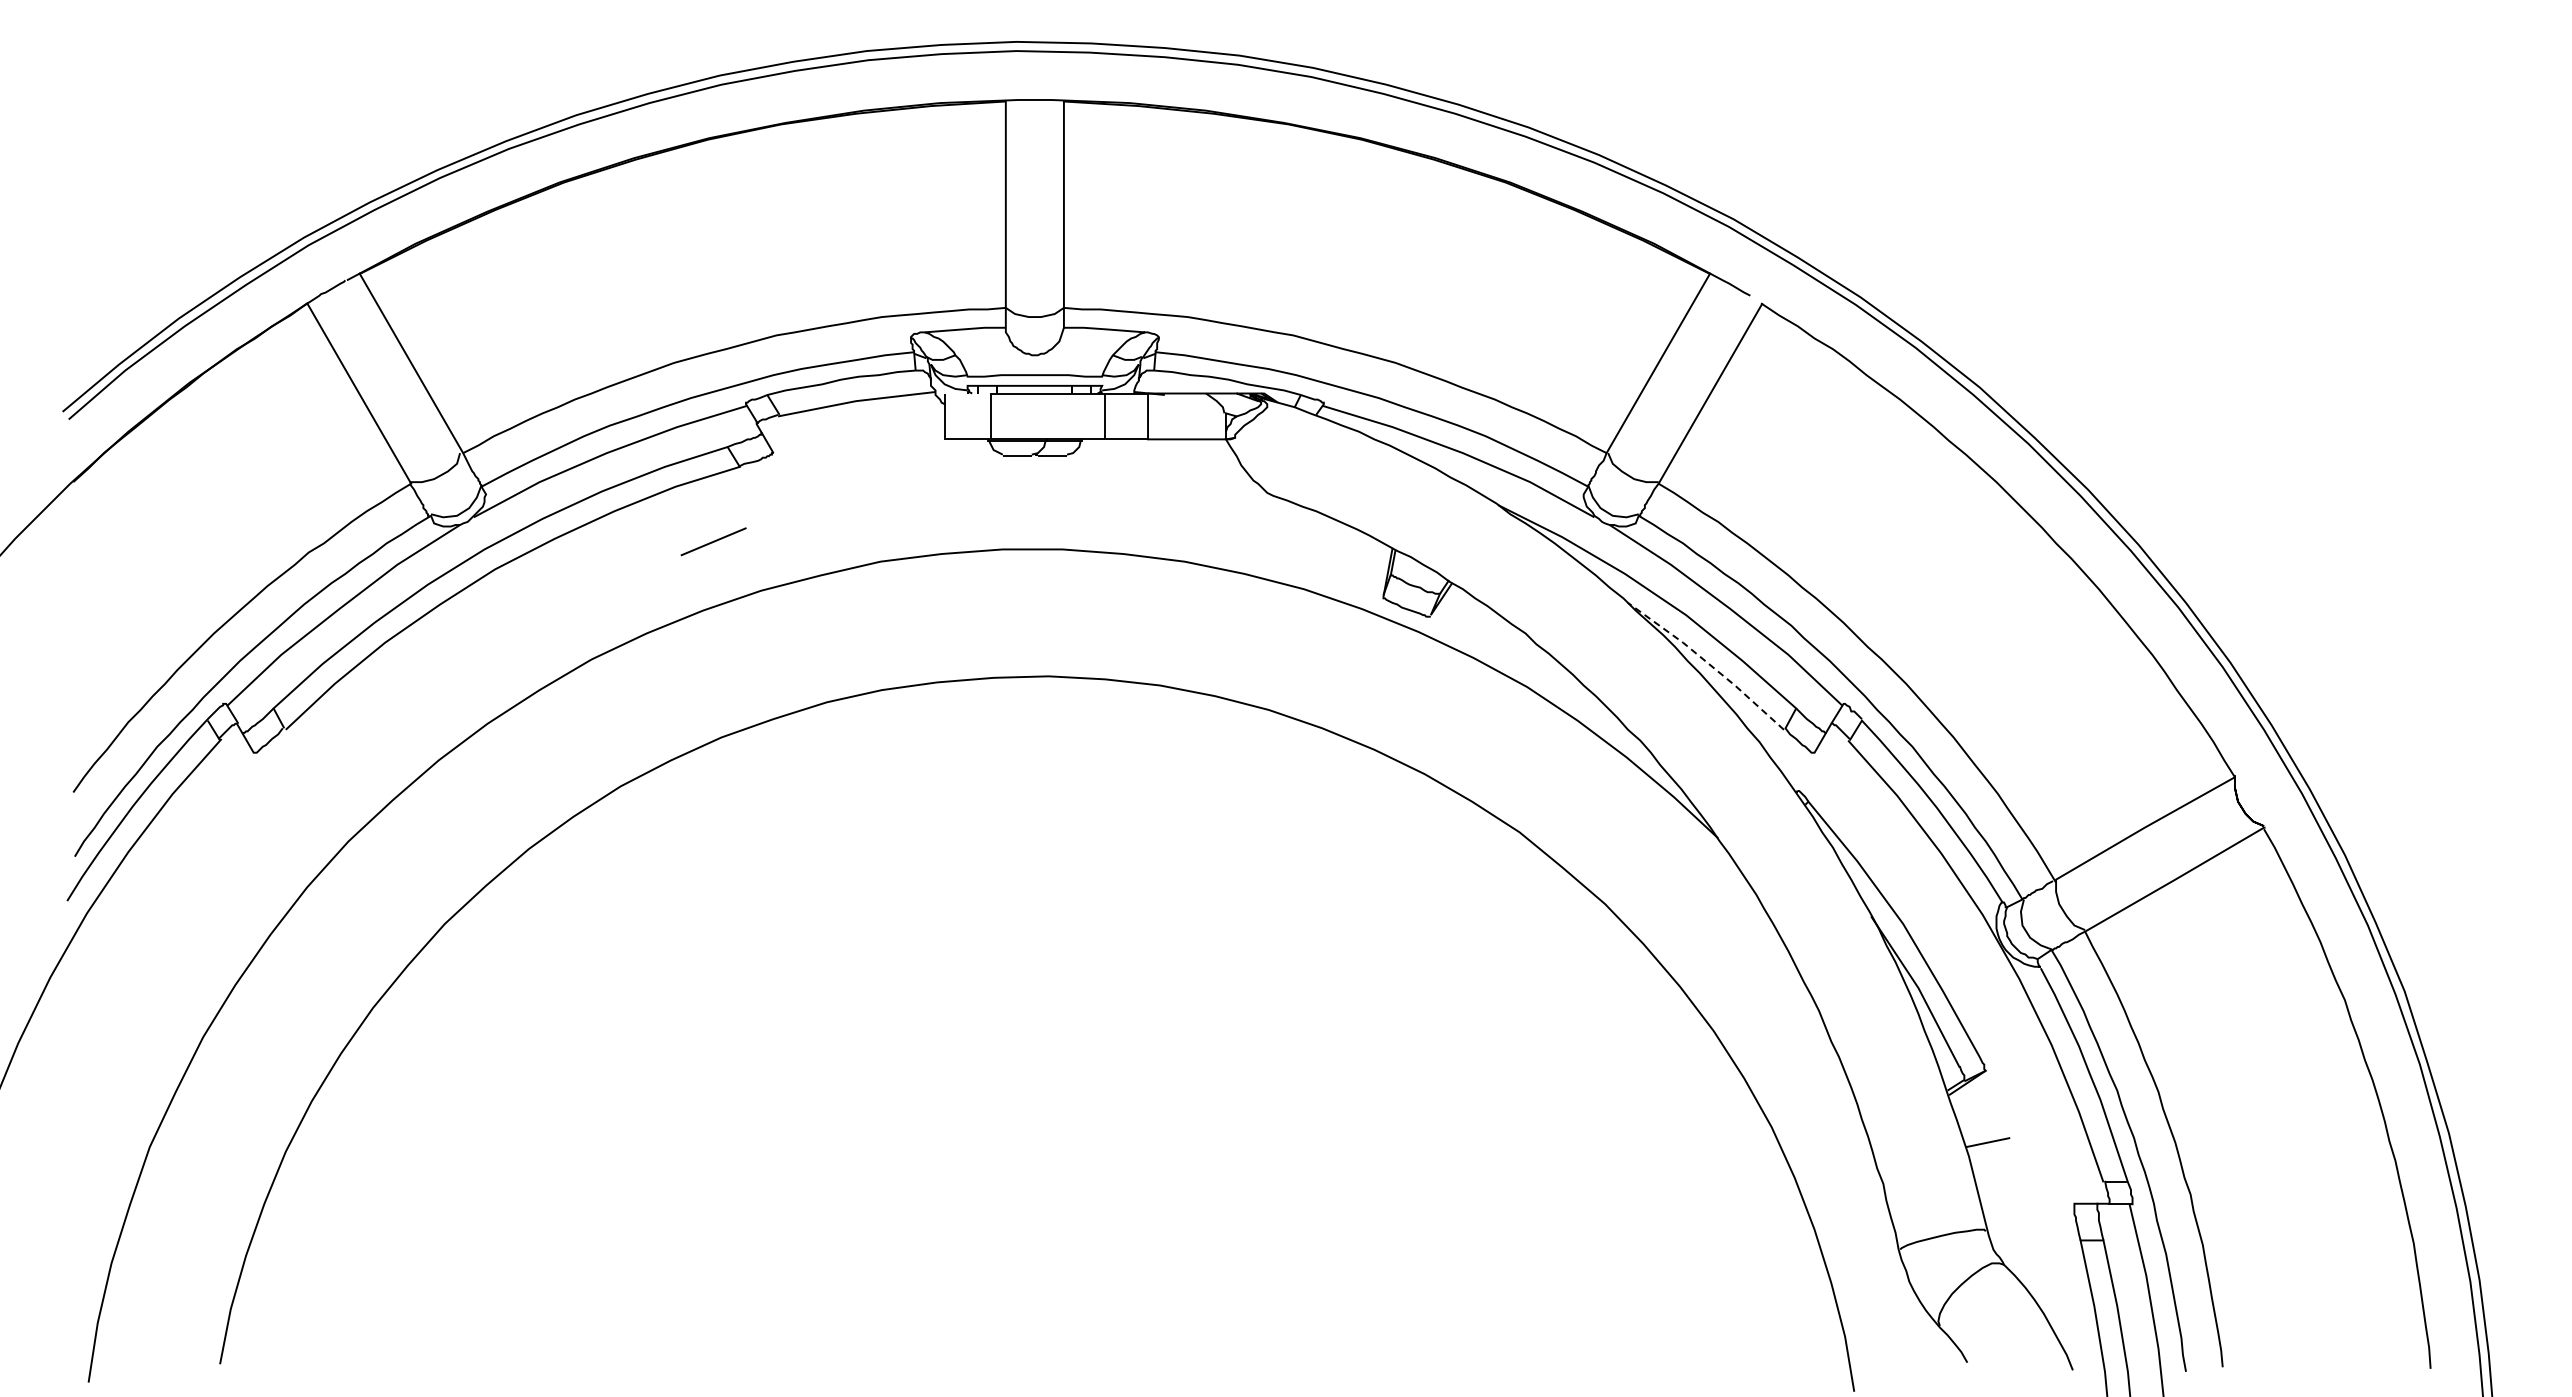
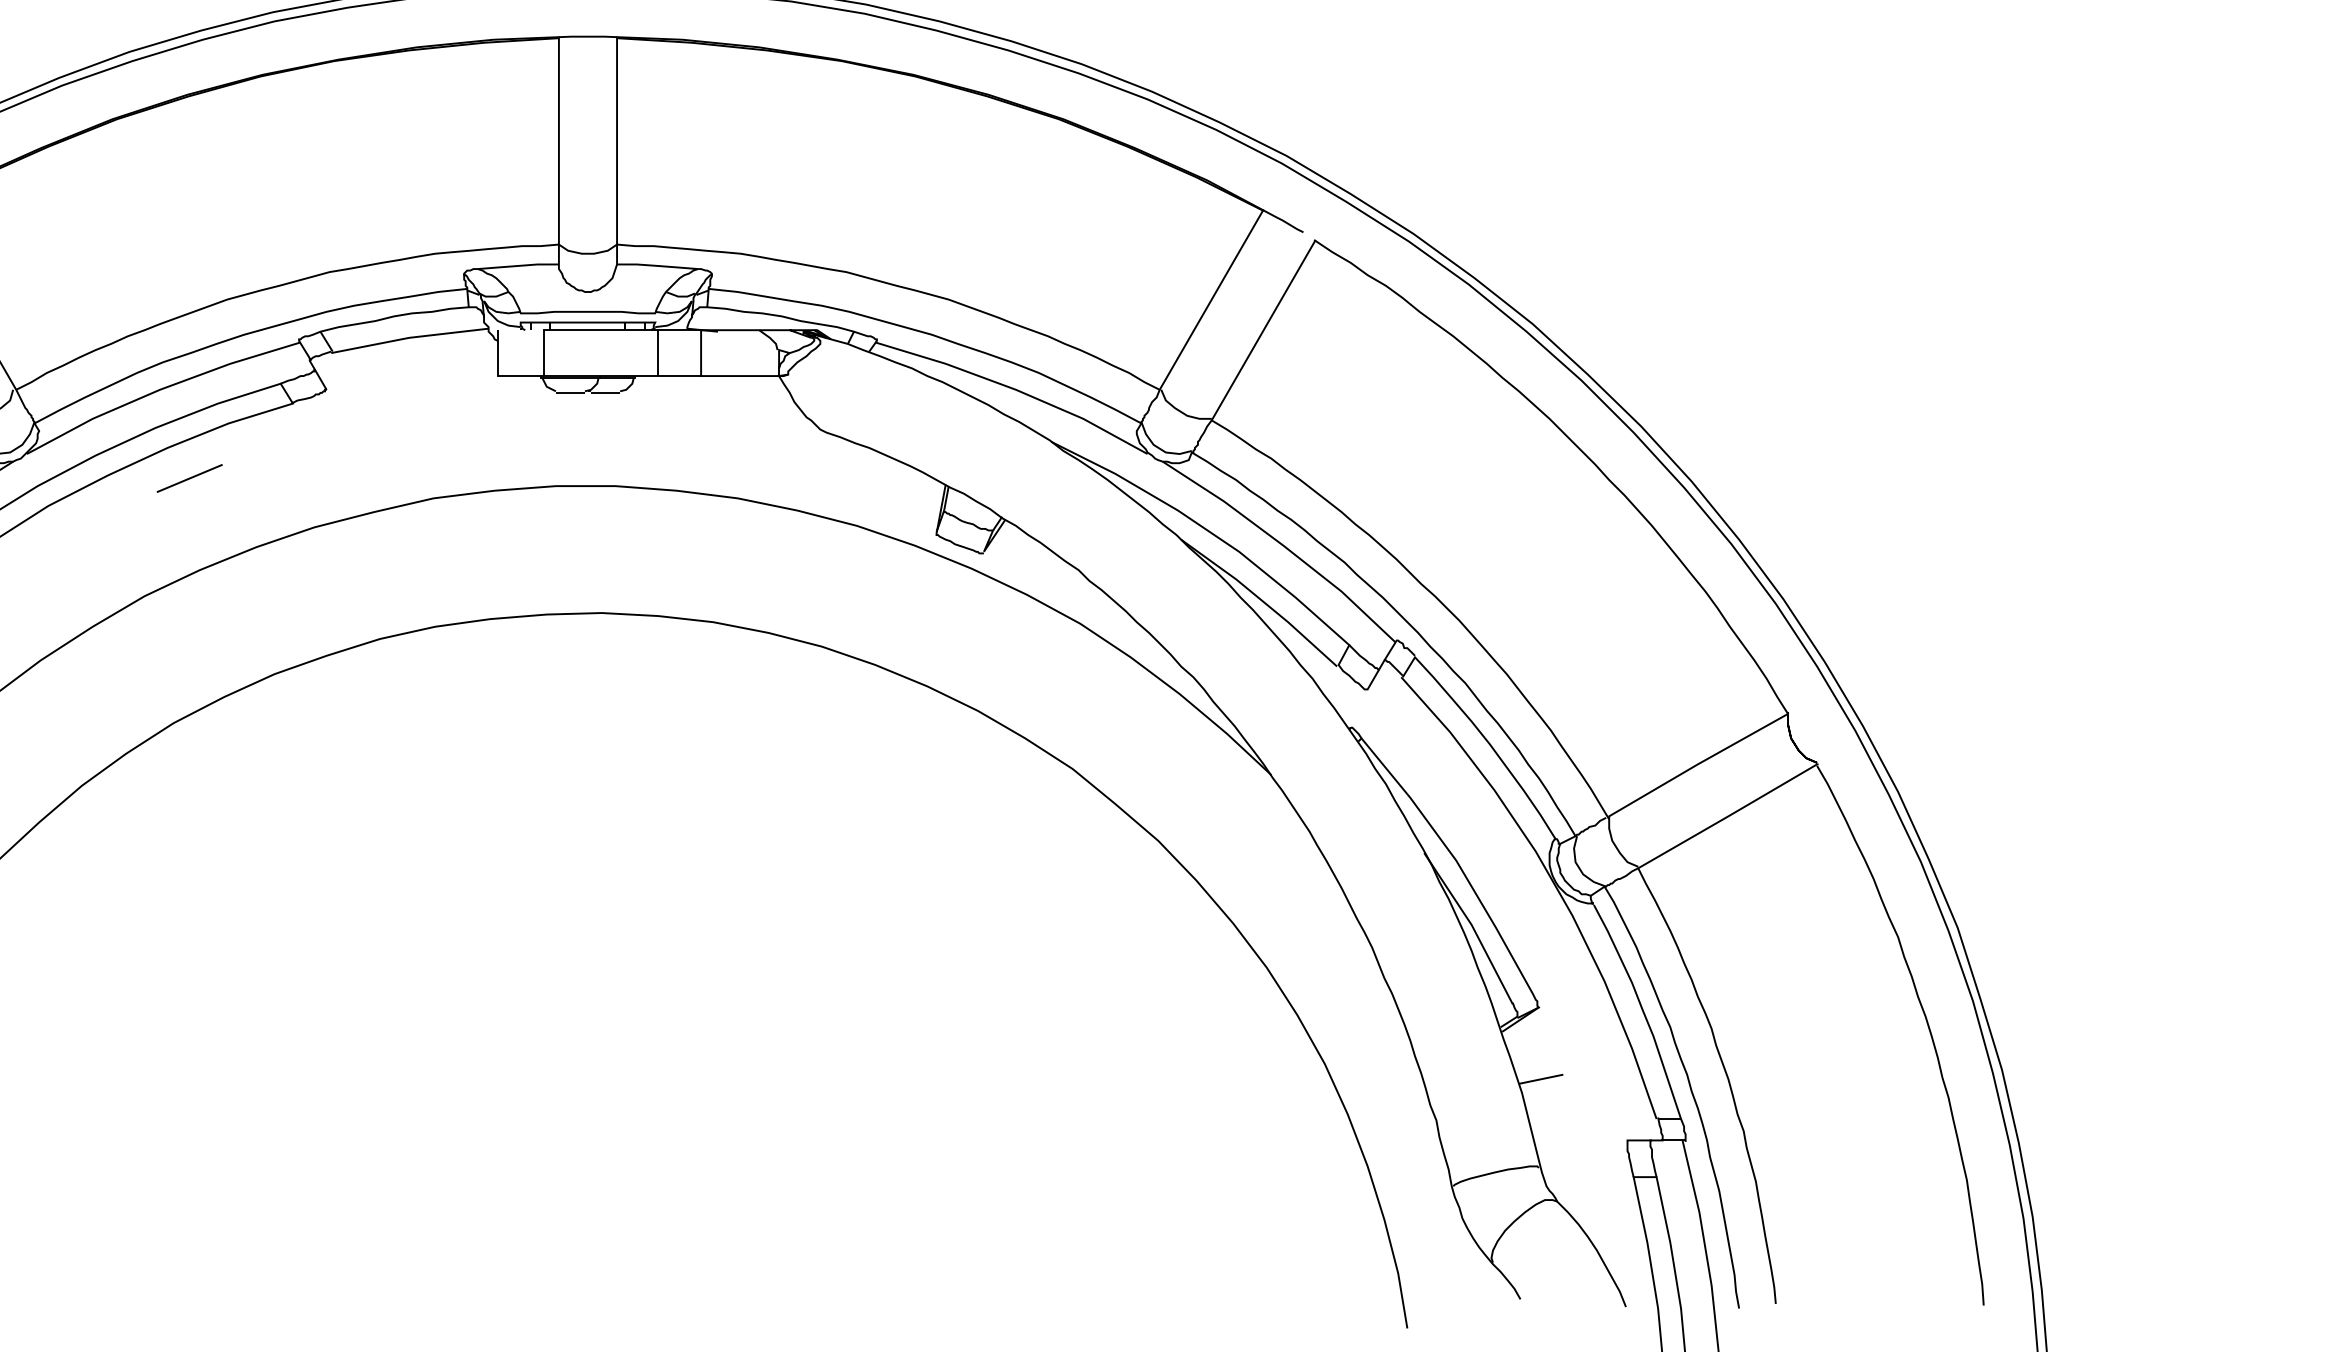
line: (713, 541) -> (189, 478), moved
line: (1708, 663) -> (1261, 600), dashed -> solid

